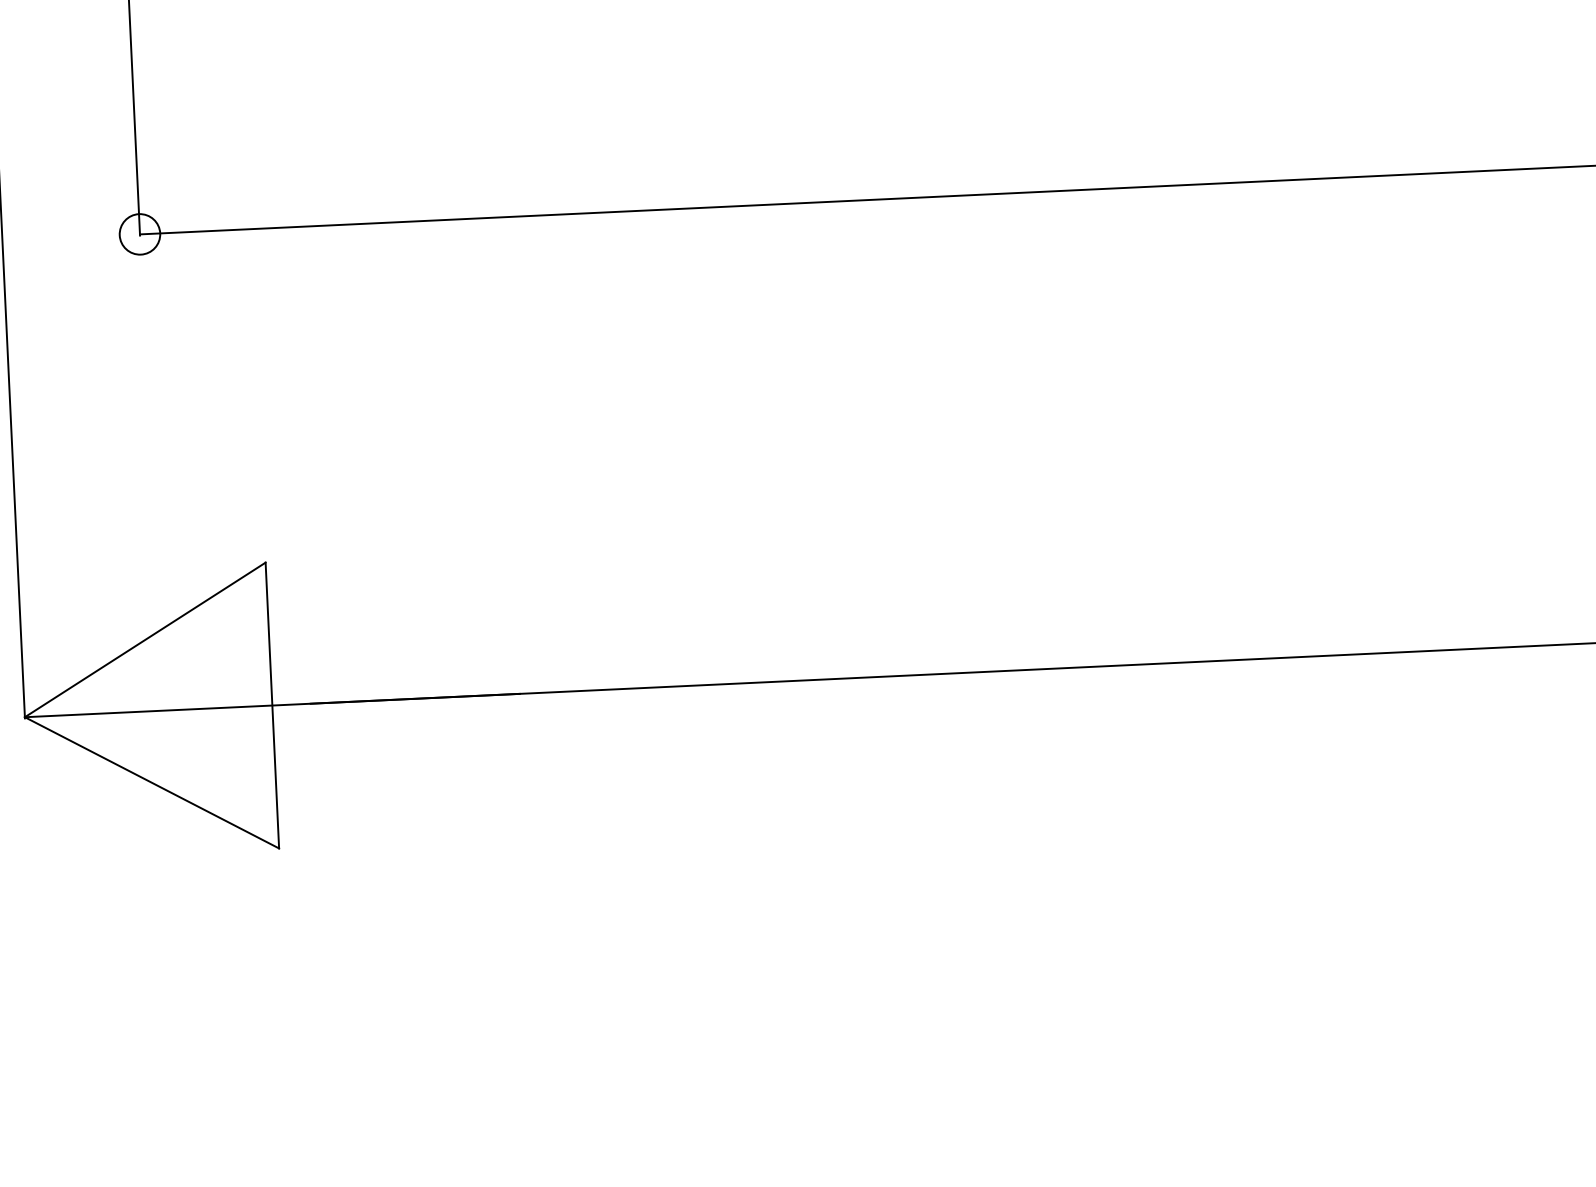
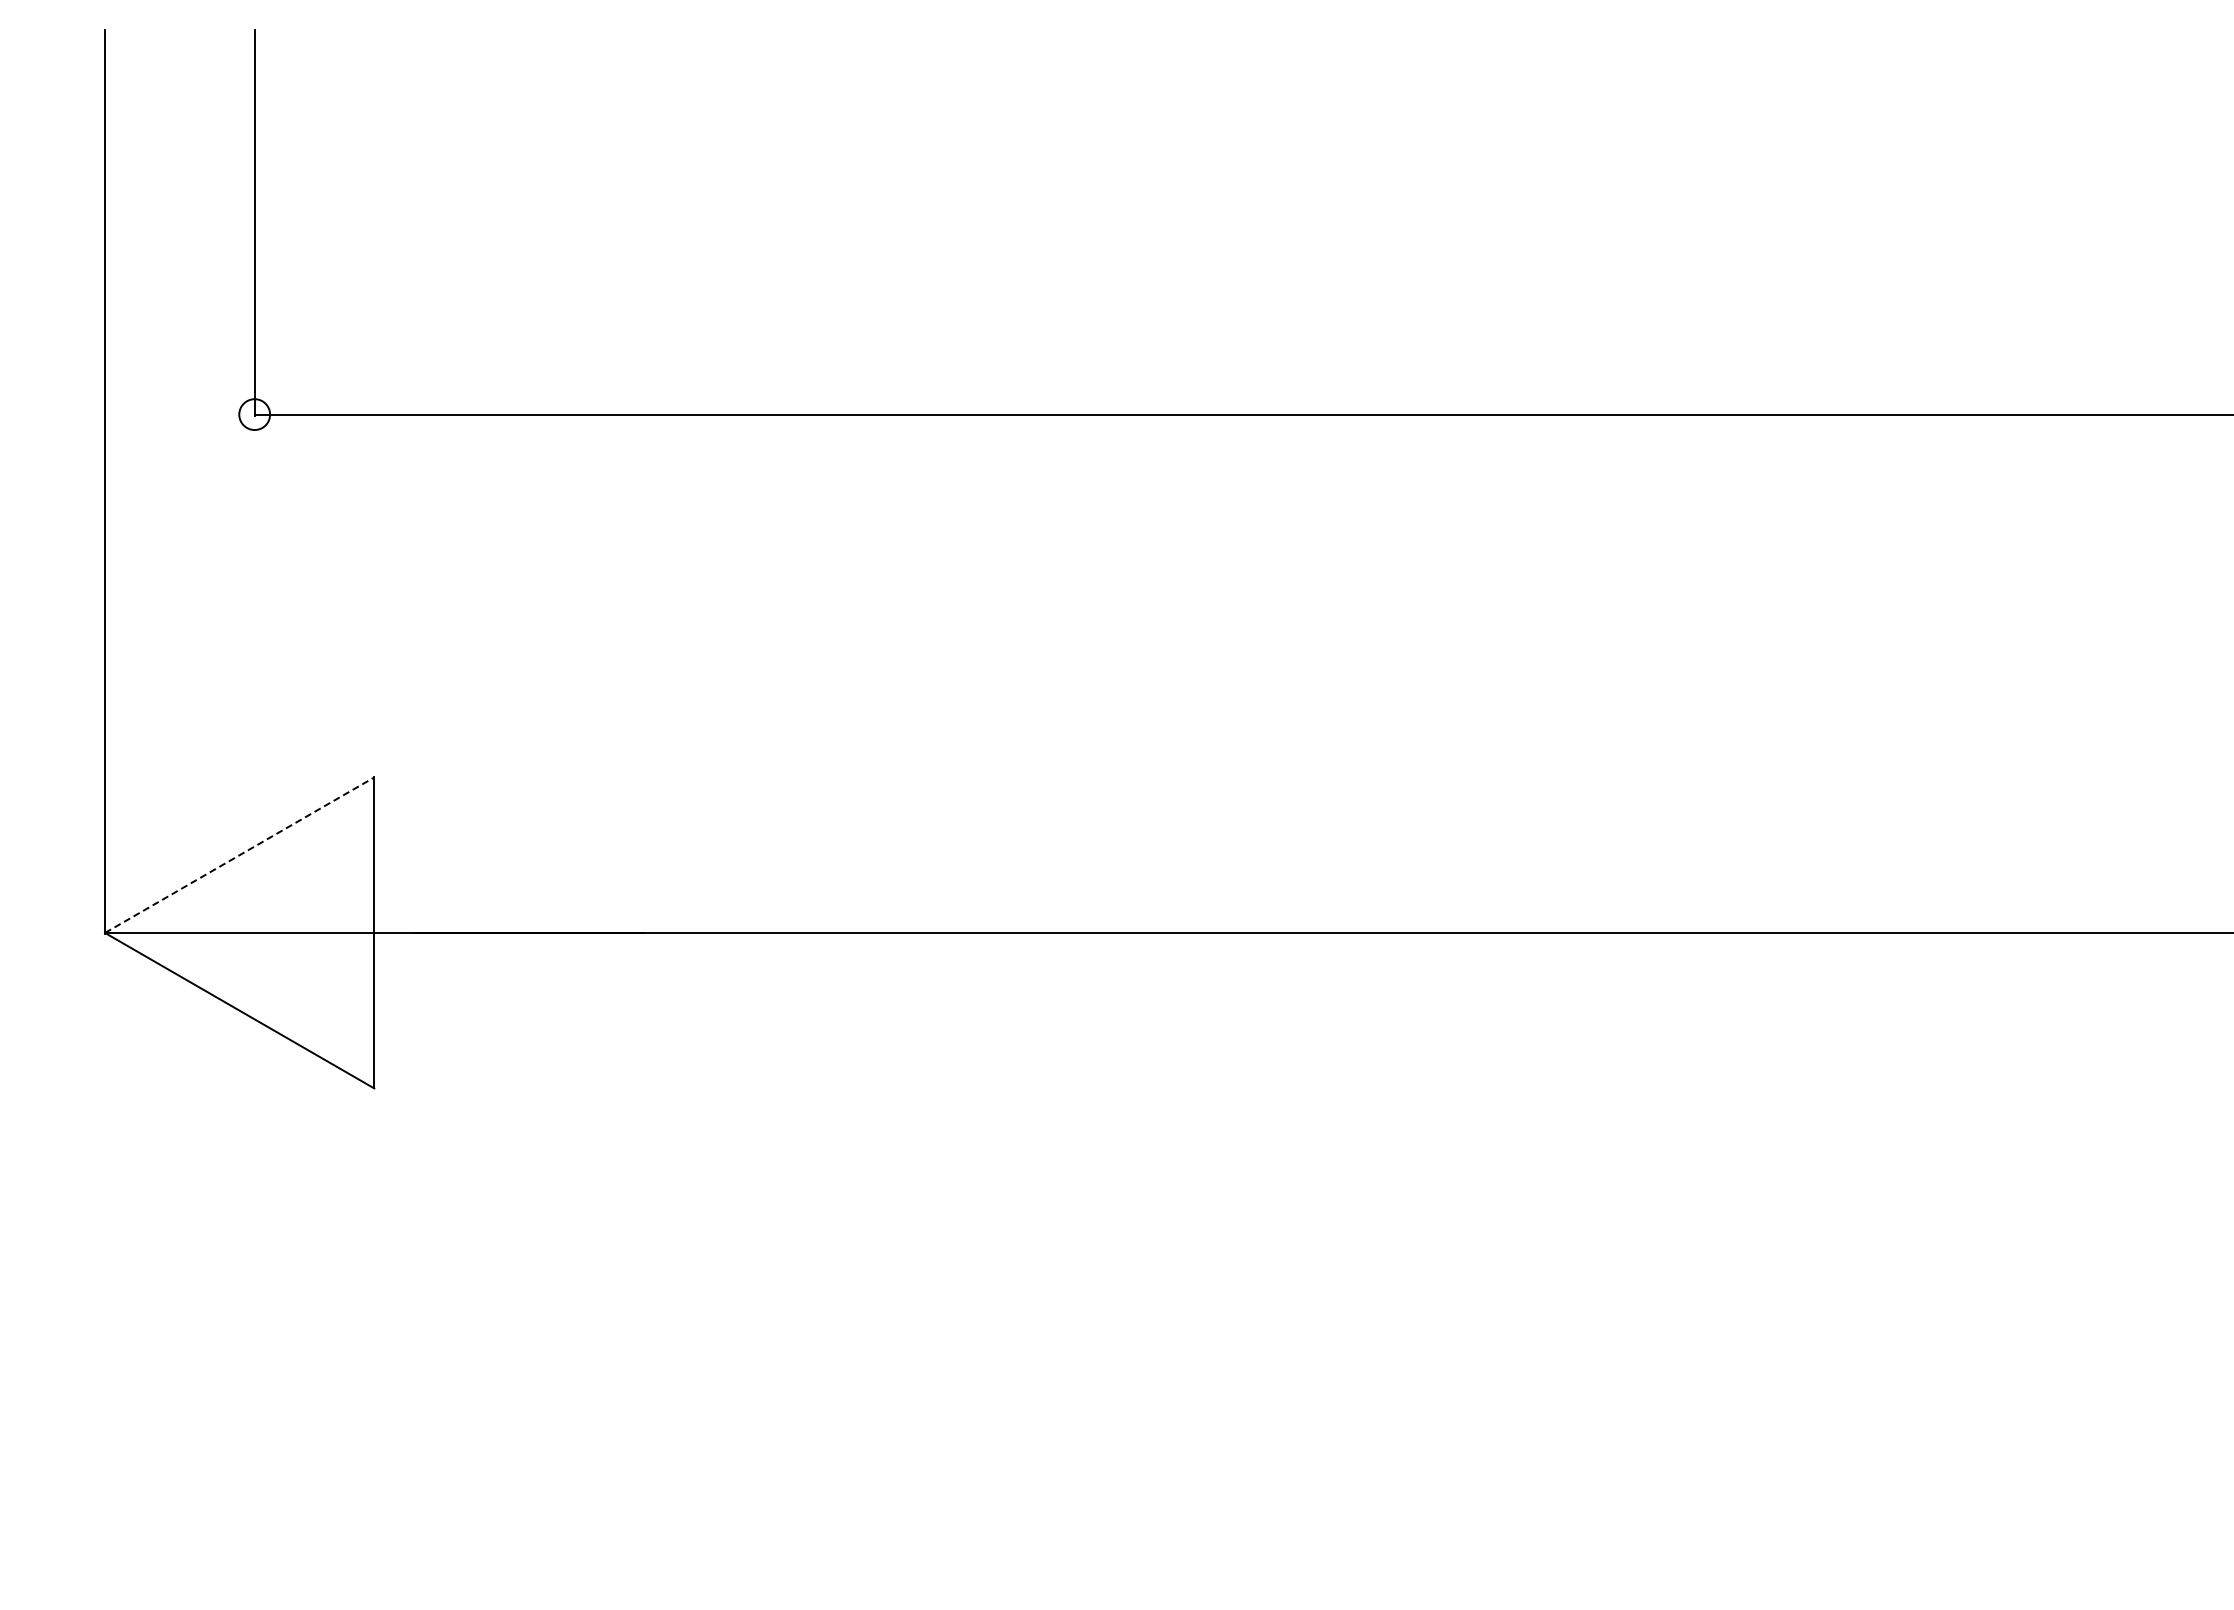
circle: (139, 234) -> (254, 414), size x0.7
line: (146, 639) -> (240, 854), solid -> dashed

